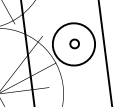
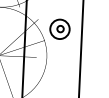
circle: (73, 44) -> (59, 29), size x0.62

